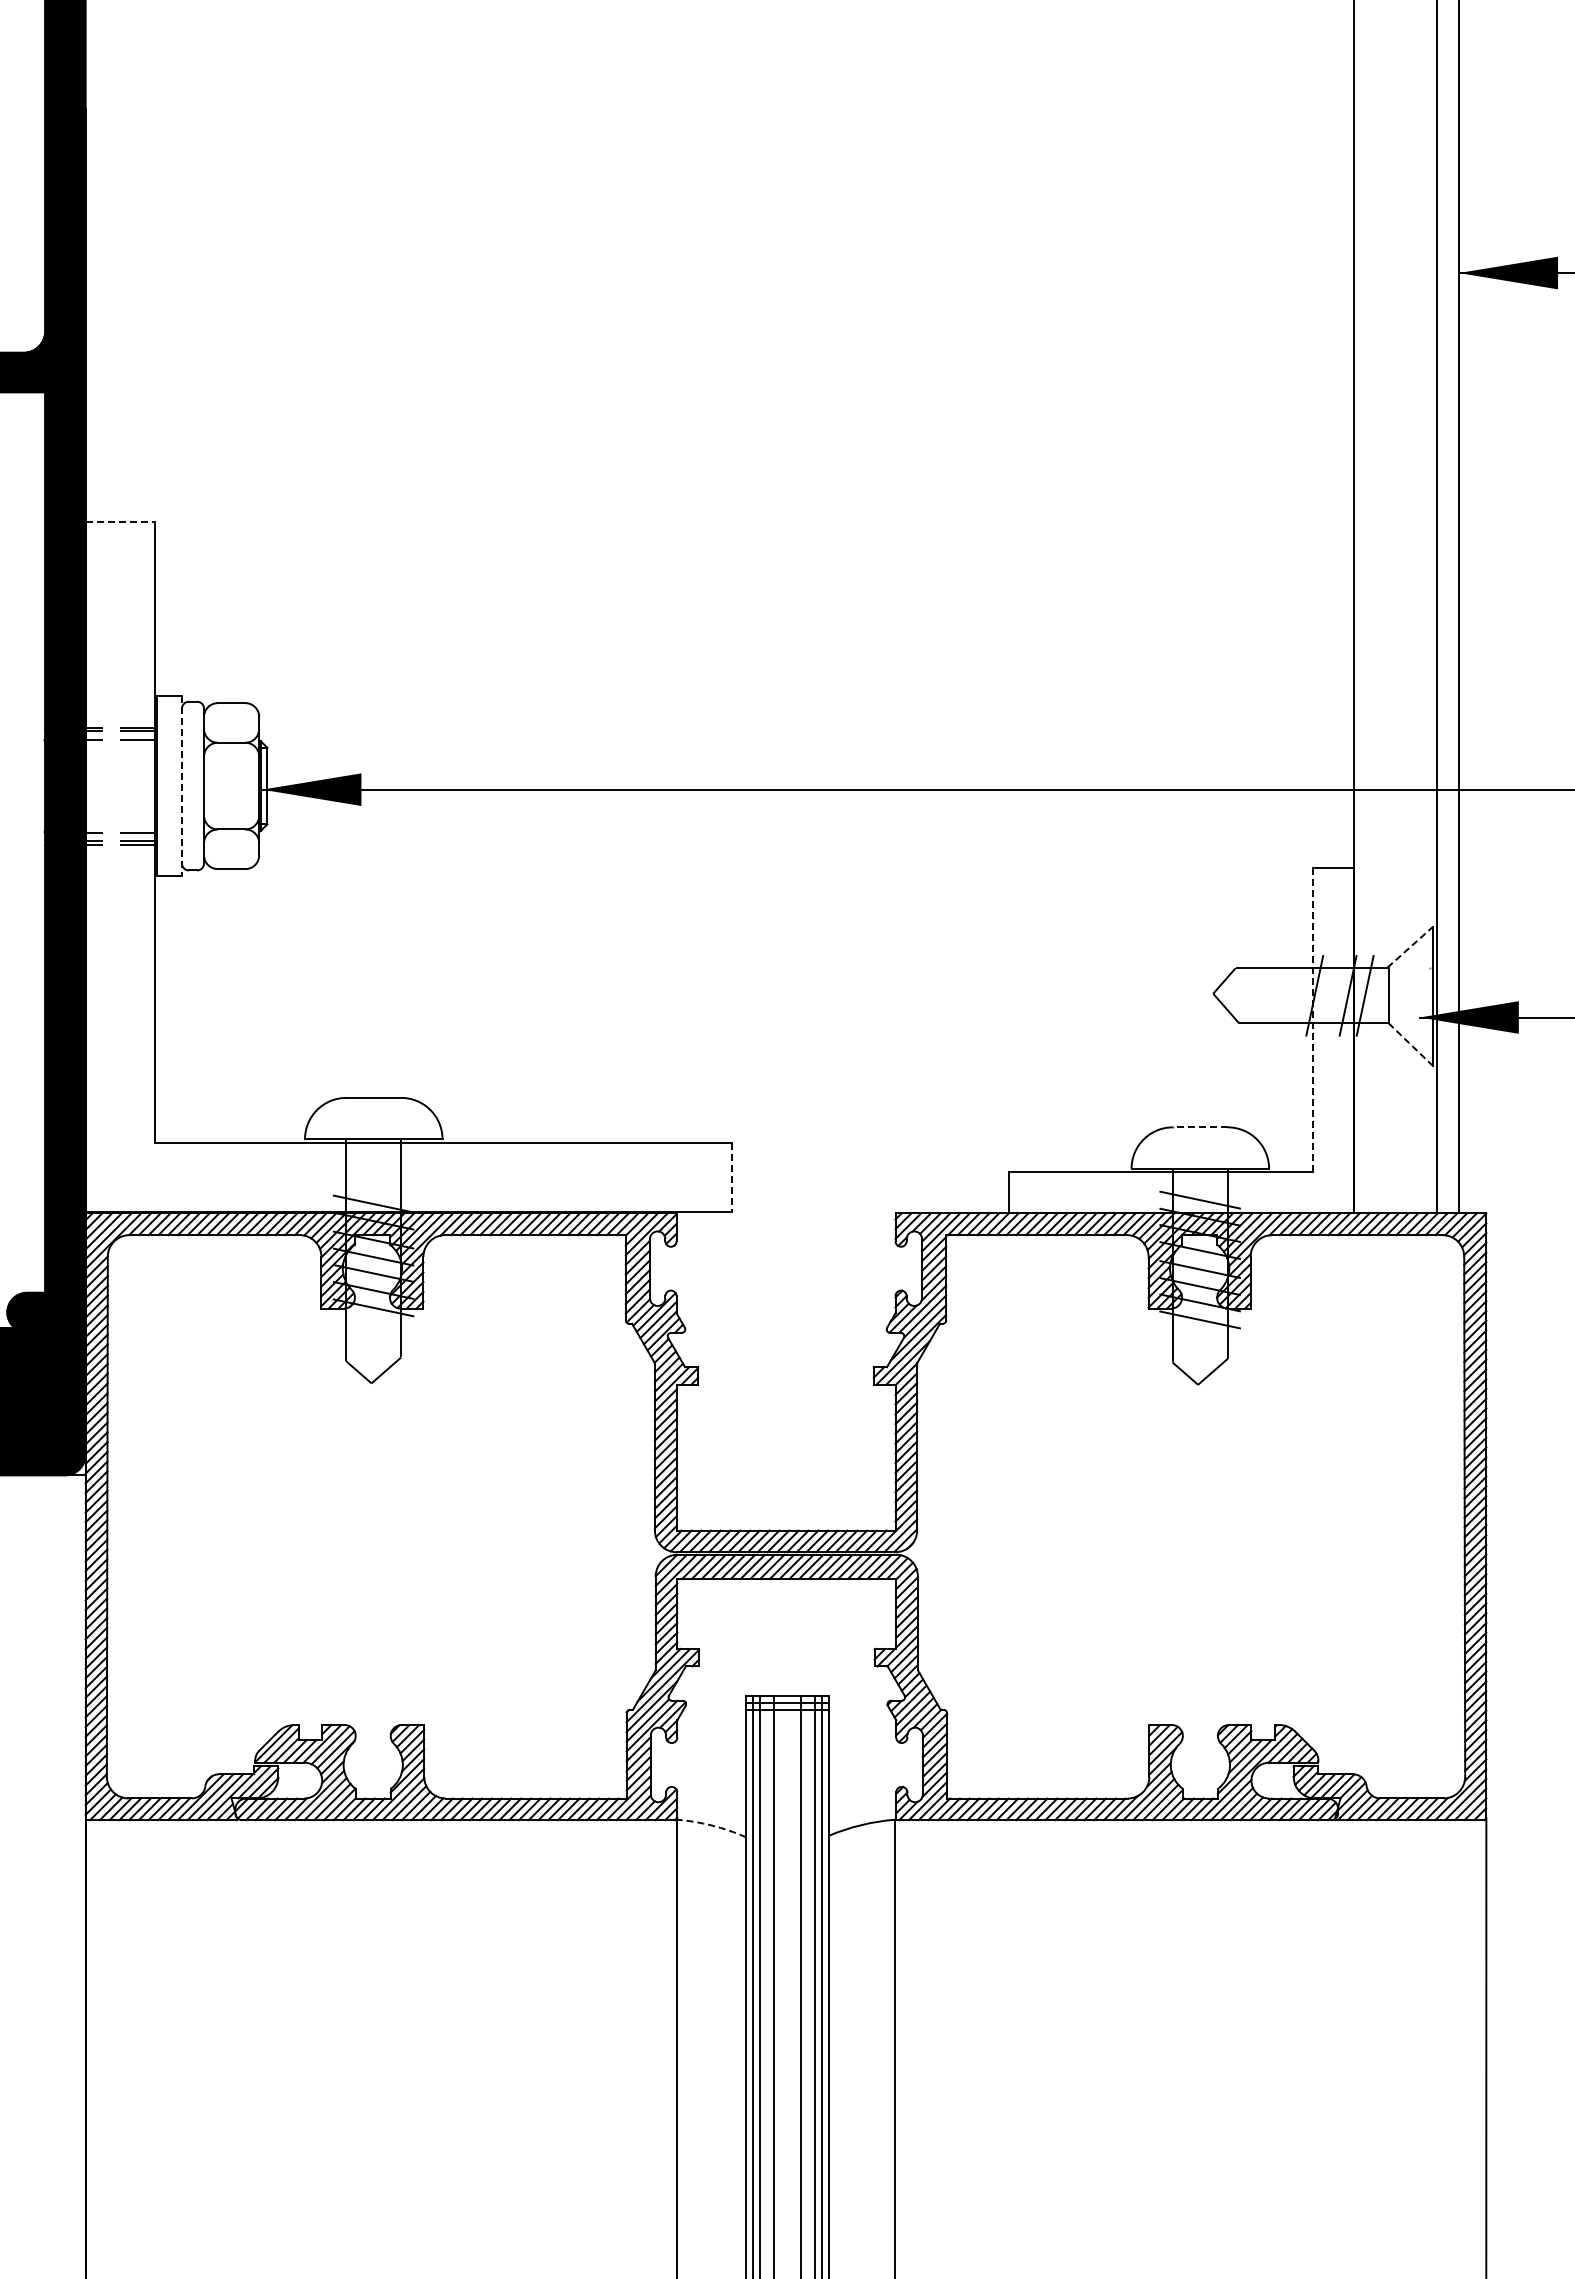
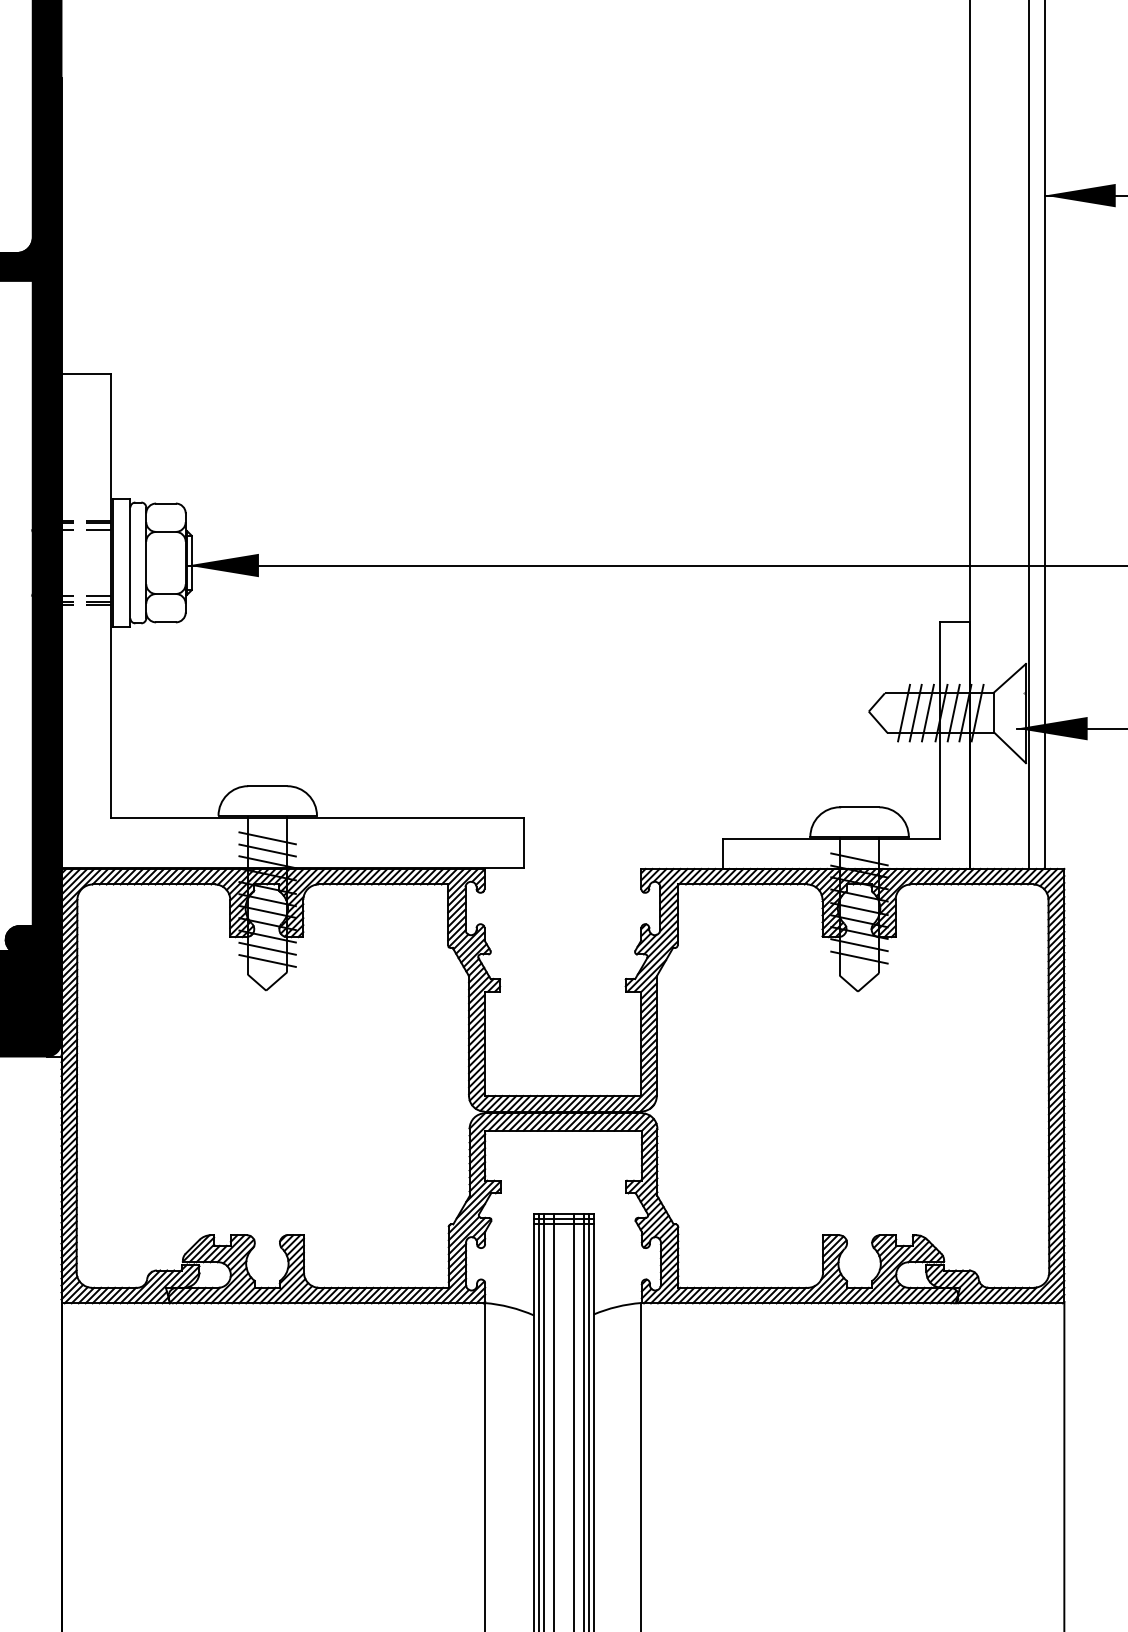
line: (120, 522) -> (86, 374), dashed -> solid
line: (182, 786) -> (130, 563), dashed -> solid
line: (1410, 947) -> (1010, 678), dashed -> solid
line: (1262, 995) -> (904, 712), added
line: (1278, 995) -> (915, 712), added
line: (1295, 995) -> (927, 712), added
line: (1331, 995) -> (953, 712), added
line: (1312, 1020) -> (939, 730), dashed -> solid
line: (1410, 1044) -> (1010, 747), dashed -> solid
line: (1200, 1127) -> (859, 807), dashed -> solid
line: (373, 1170) -> (267, 838), added
line: (731, 1177) -> (523, 843), dashed -> solid
line: (373, 1187) -> (267, 850), added
line: (373, 1324) -> (267, 948), added
line: (1199, 1336) -> (858, 957), added
line: (373, 1341) -> (267, 960), added
arc: (712, 1825) -> (510, 1307), dashed -> solid

